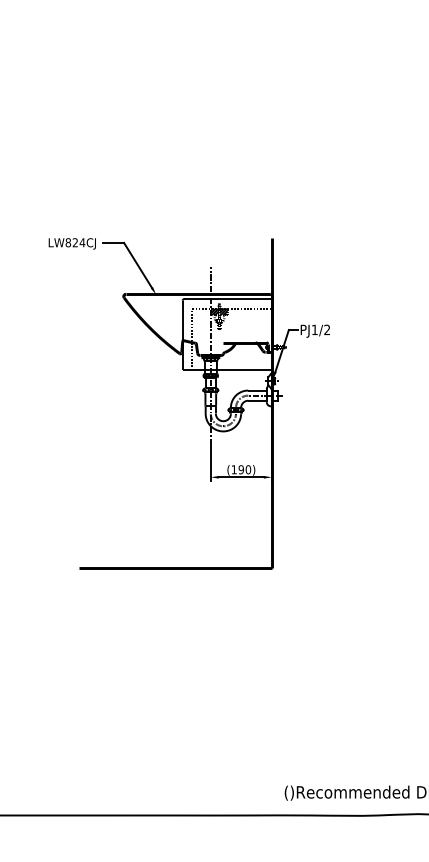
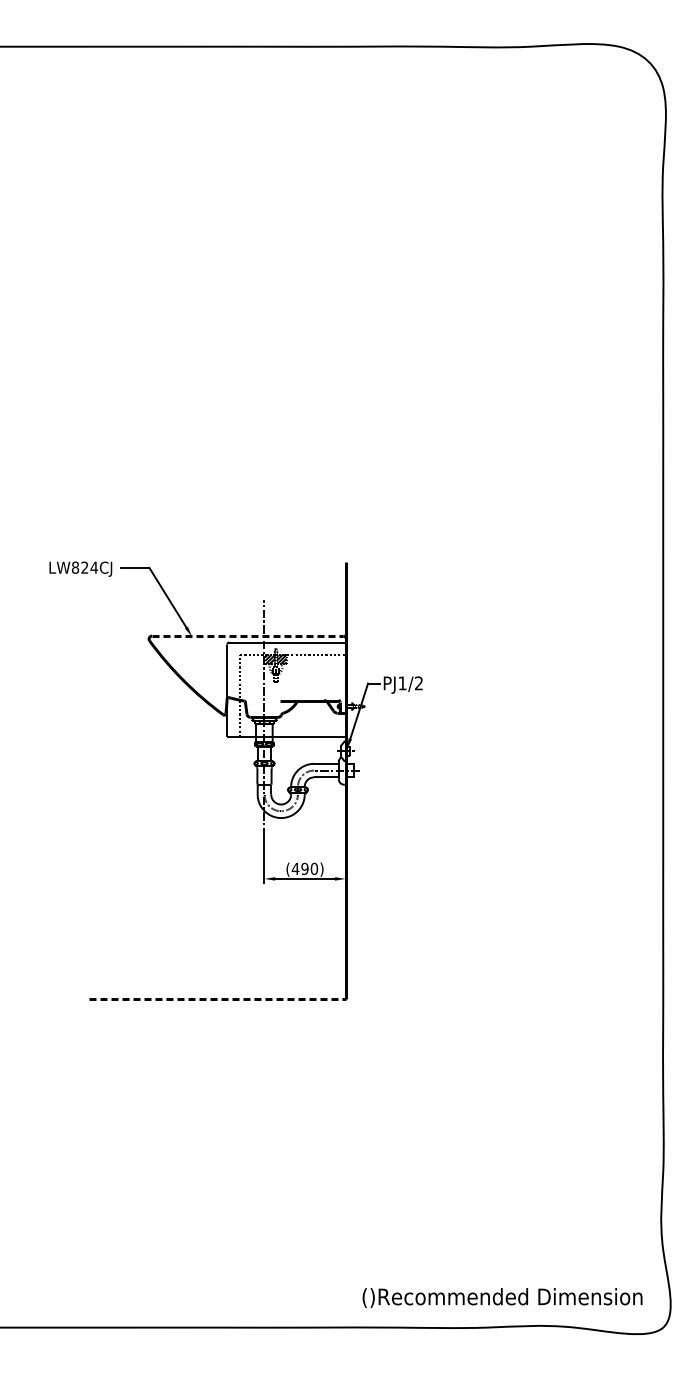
line: (197, 294) -> (247, 636), solid -> dashed
text: (234, 469) -> (295, 868), (190) -> (490)
line: (176, 568) -> (218, 999), solid -> dashed

